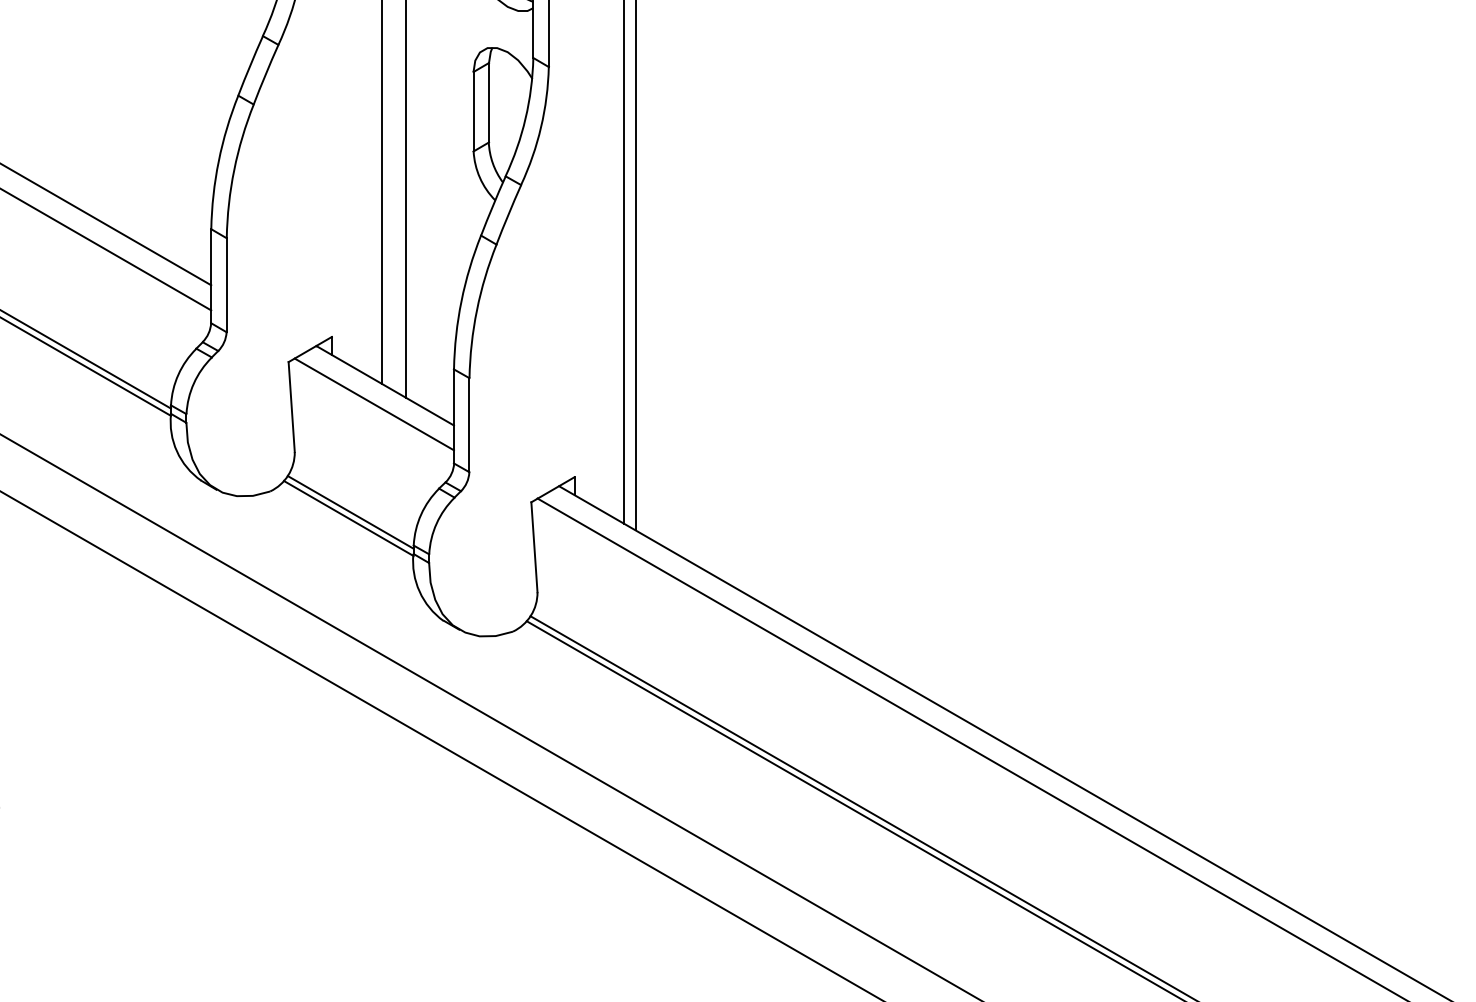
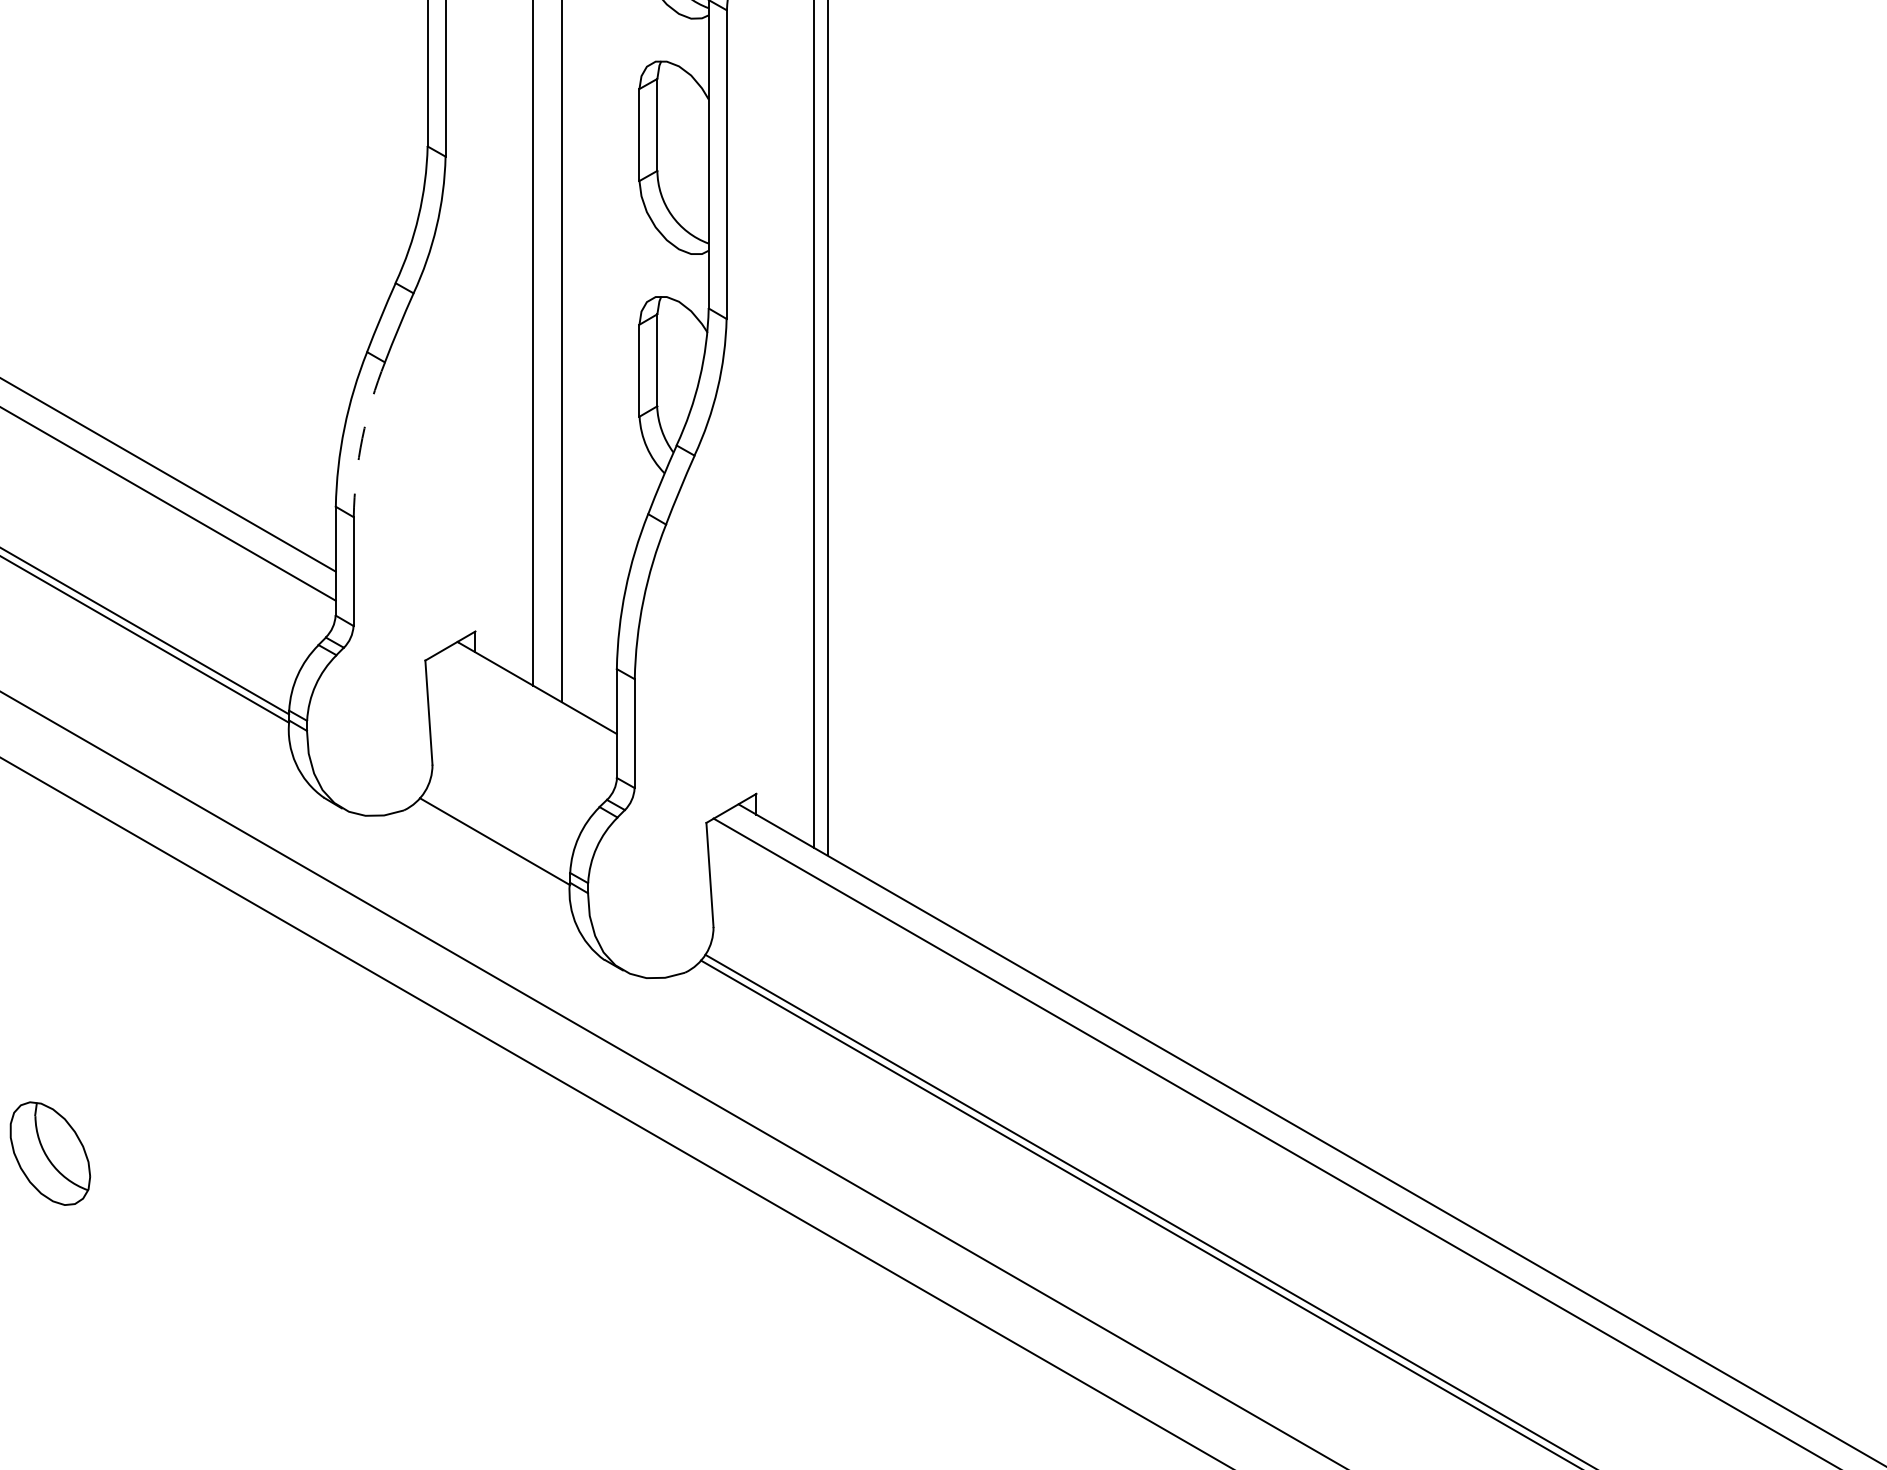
arc: (234, 170) -> (362, 438), solid -> dashed
line: (374, 404) -> (524, 709), removed
line: (350, 512) -> (497, 834), removed

